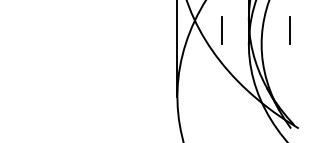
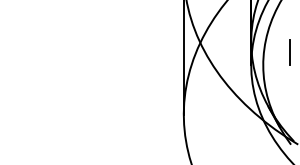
line: (221, 30) -> (225, 52), removed

